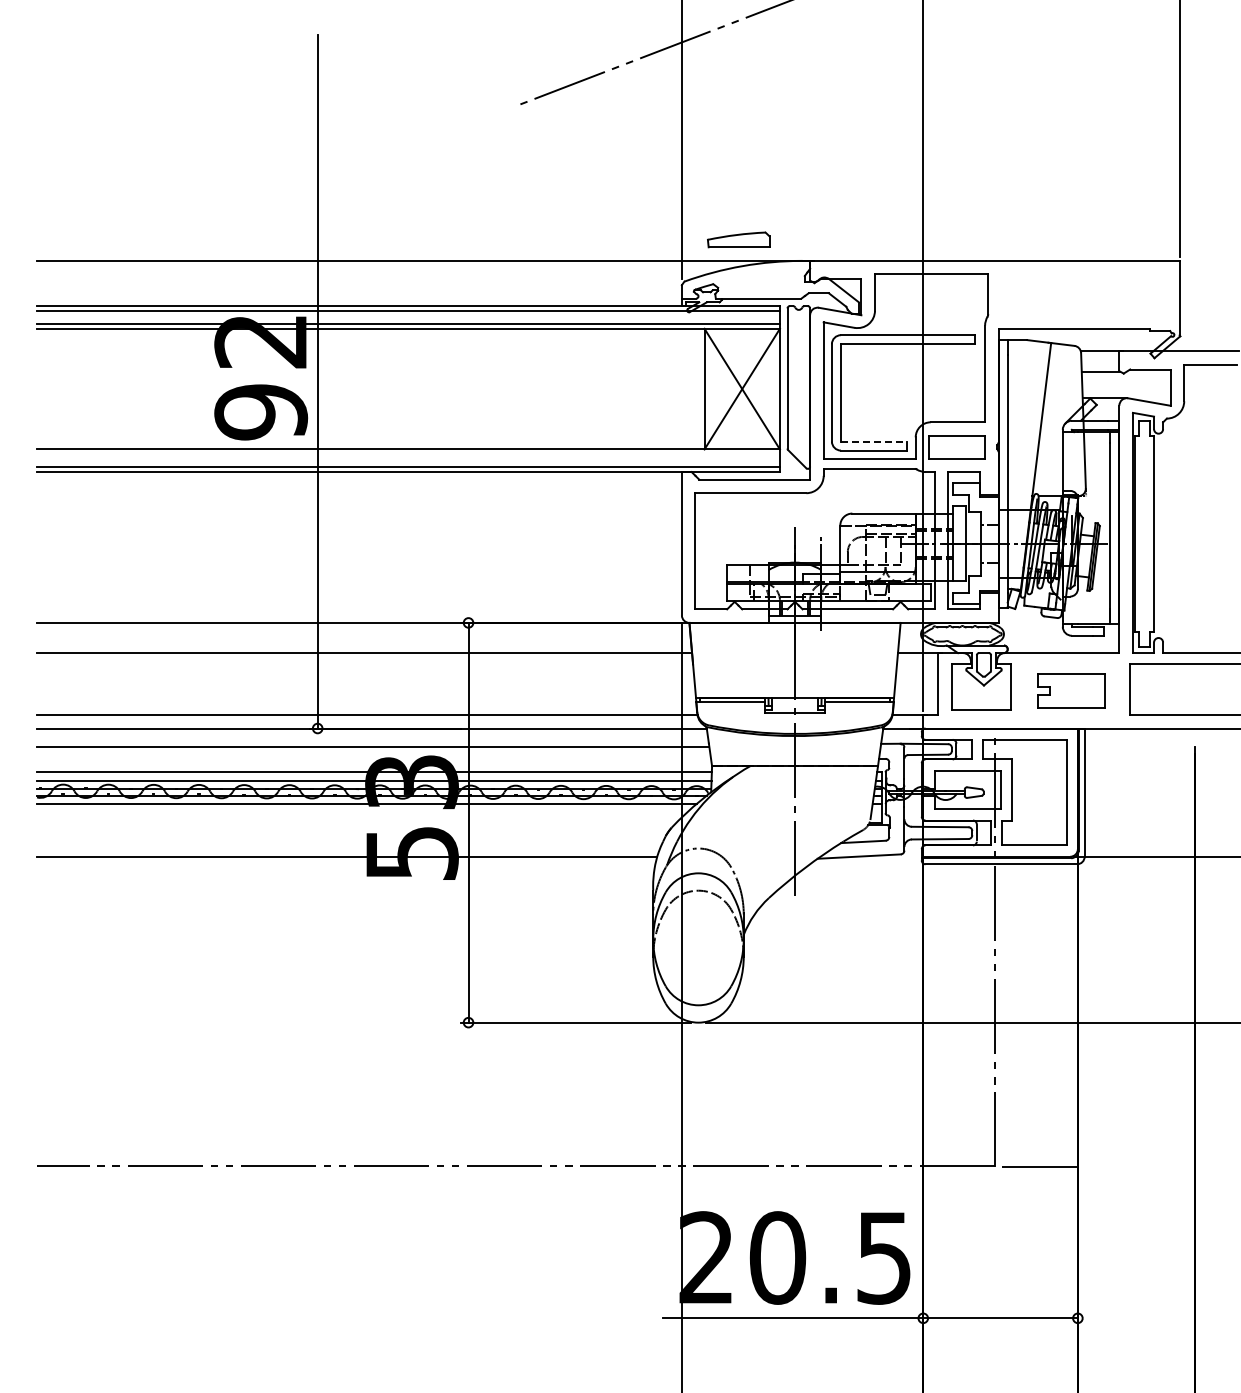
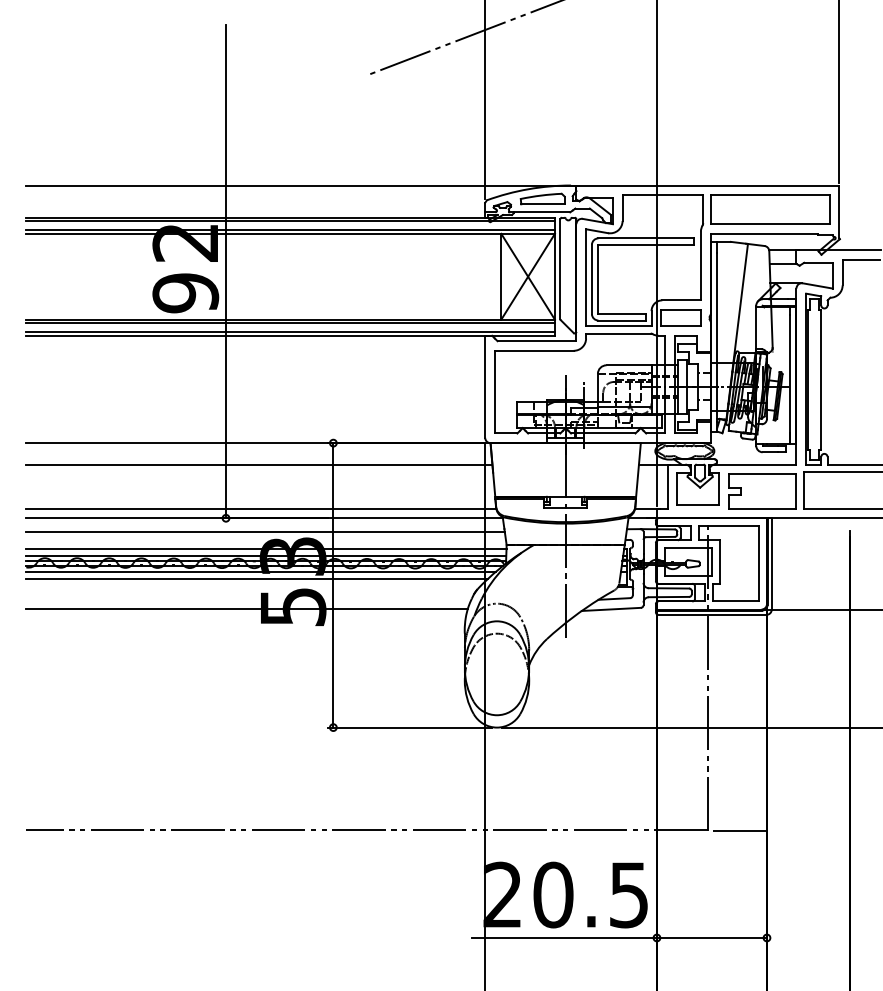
part: (738, 239) -> (542, 198), moved
part: (1082, 294) -> (770, 209), added
line: (874, 441) -> (622, 314), dashed -> solid
line: (408, 454) -> (290, 323), added
part: (1071, 690) -> (762, 491), size x1.43
line: (361, 813) -> (257, 578), added

